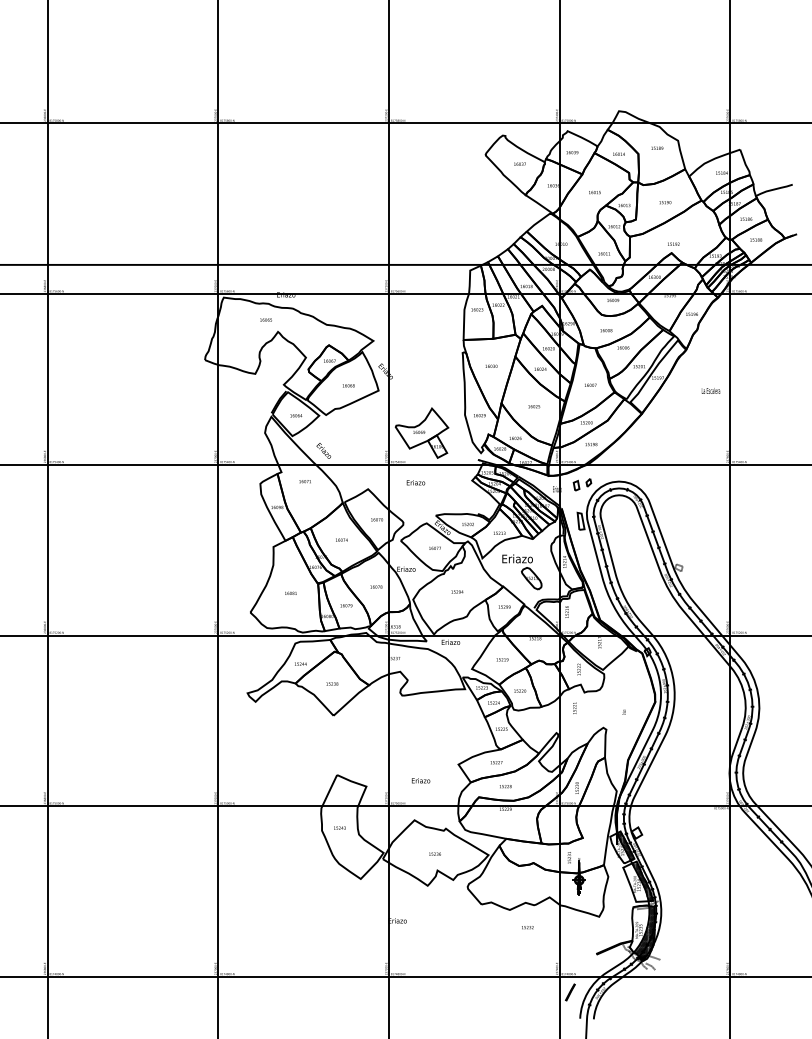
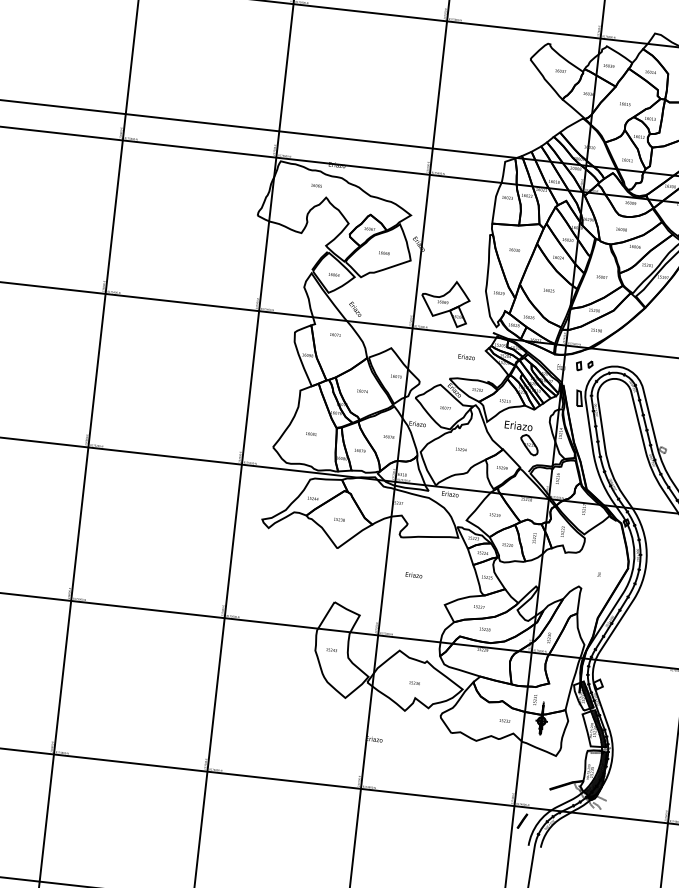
text: (415, 482) -> (466, 356), moved
text: (574, 707) -> (534, 537), moved
text: (421, 780) -> (414, 575), moved
text: (527, 927) -> (504, 720), moved

